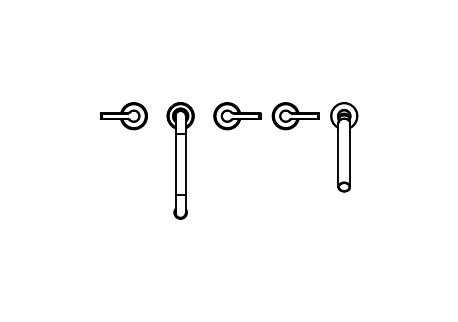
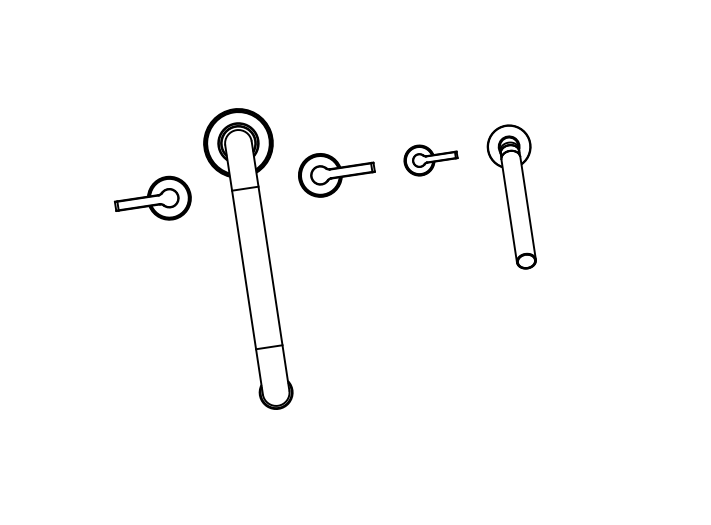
part: (295, 116) -> (430, 159), size x0.7
part: (180, 160) -> (255, 258), size x1.6

